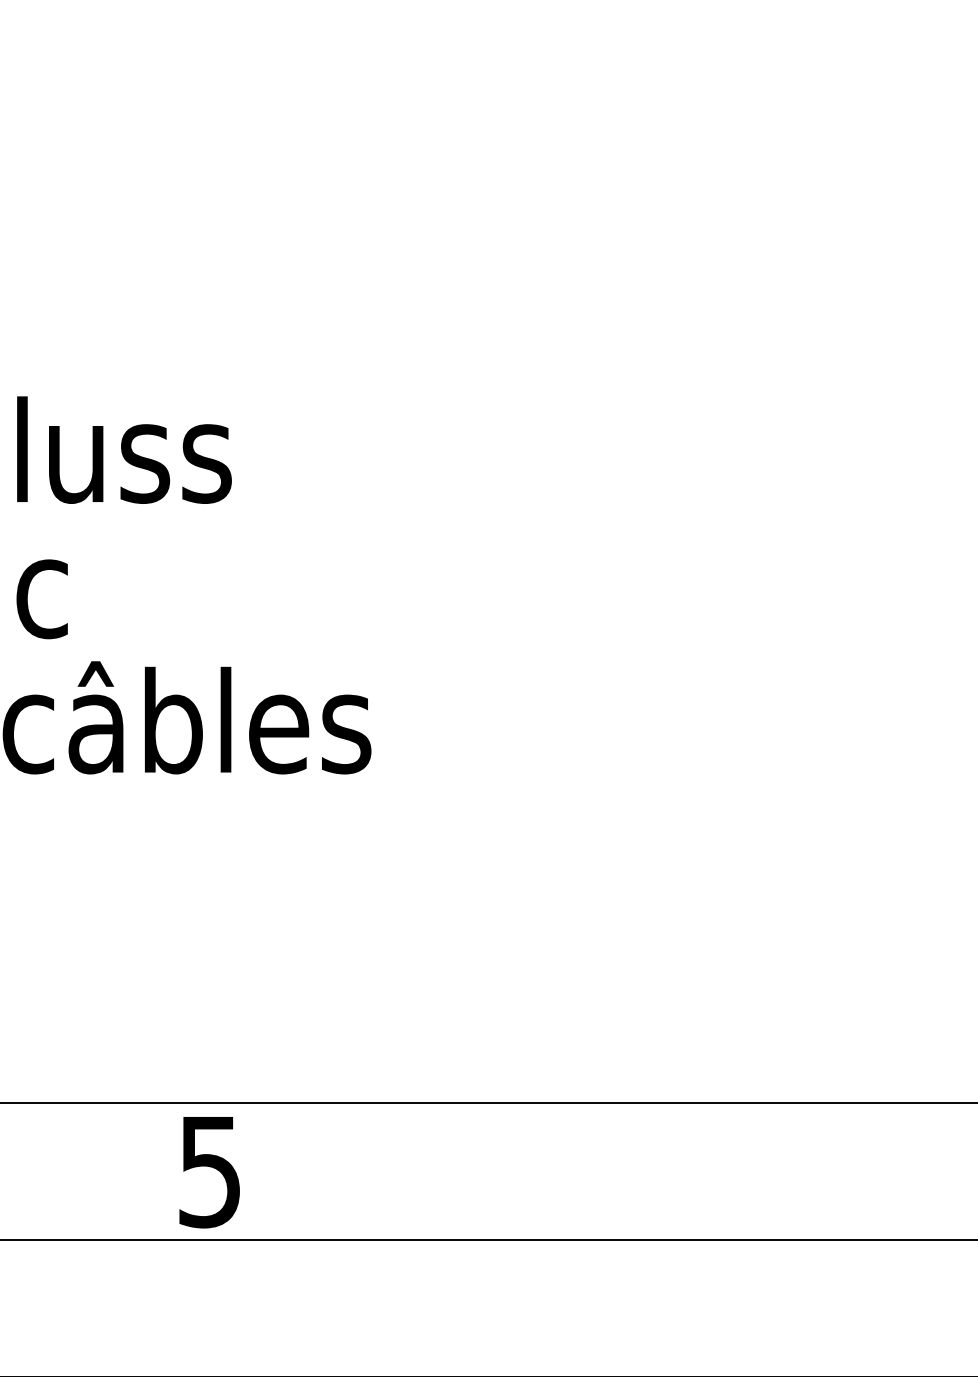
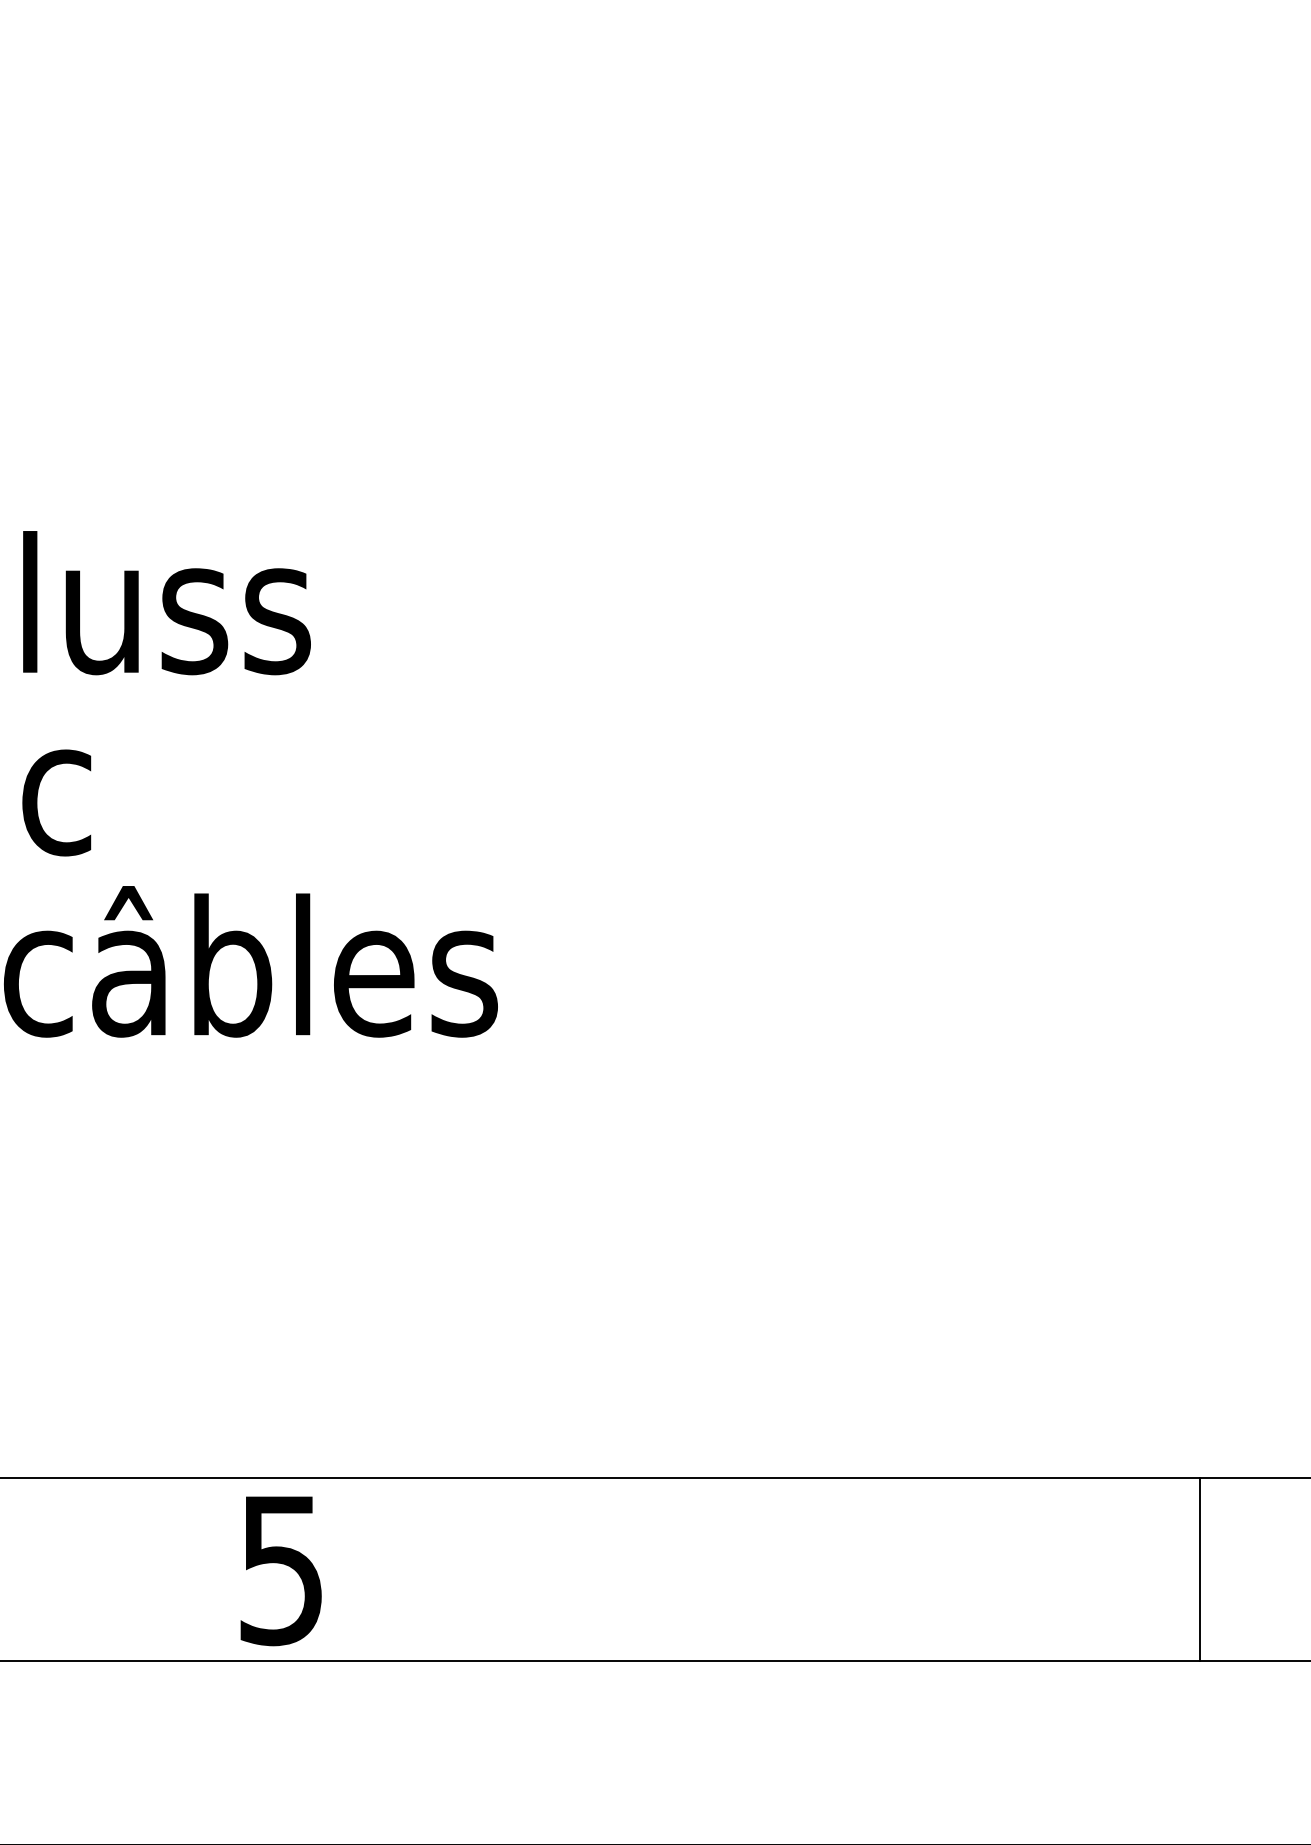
line: (894, 1171) -> (1199, 1569), added

